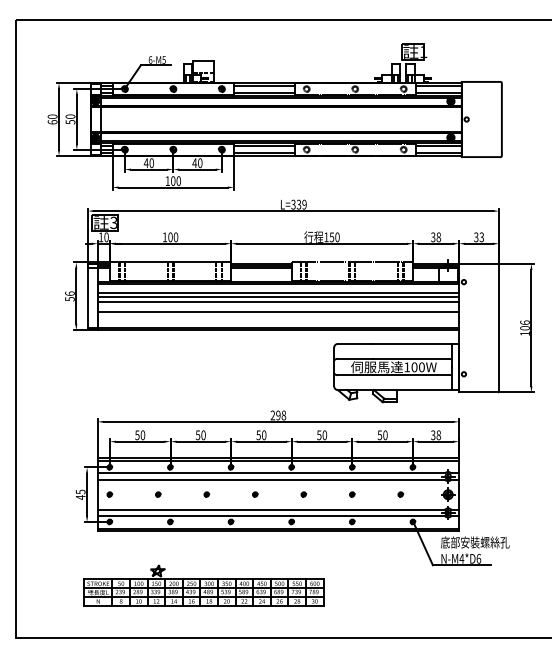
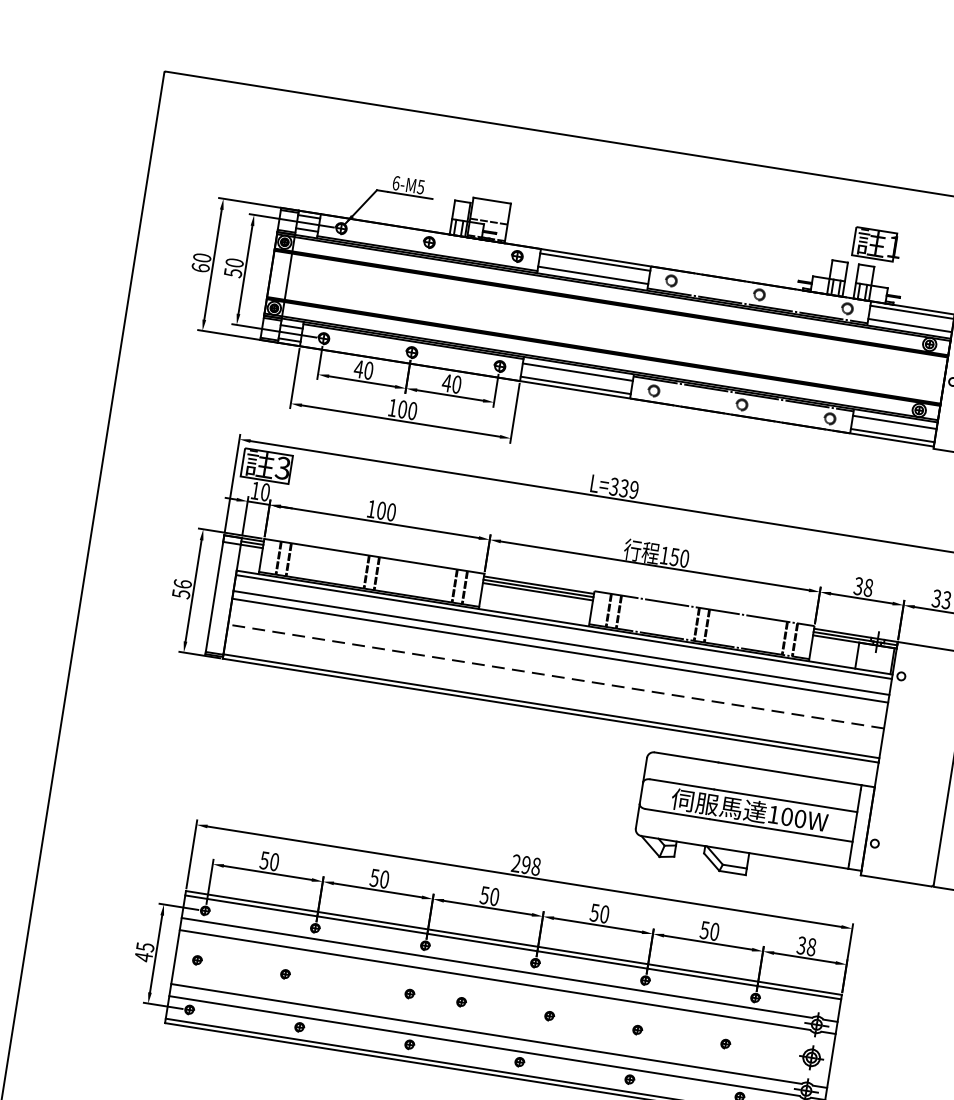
line: (278, 301) -> (559, 658), removed
line: (278, 311) -> (556, 676), solid -> dashed
part: (206, 494) -> (409, 993), moved

